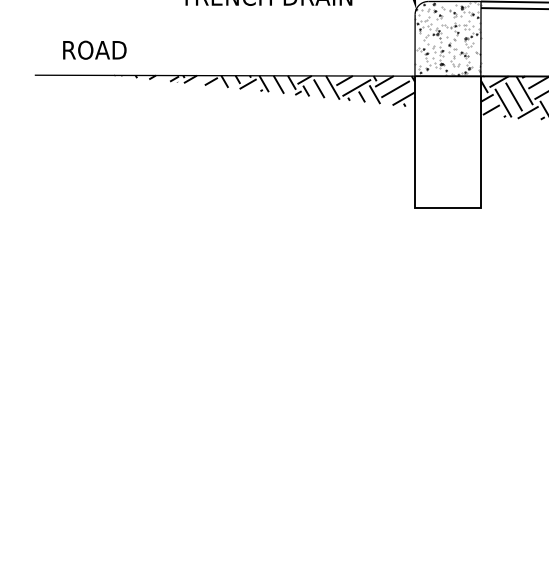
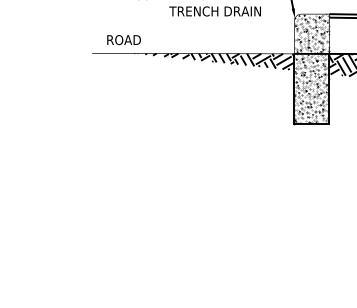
hatch: (447, 141) -> (311, 88), added

